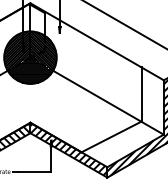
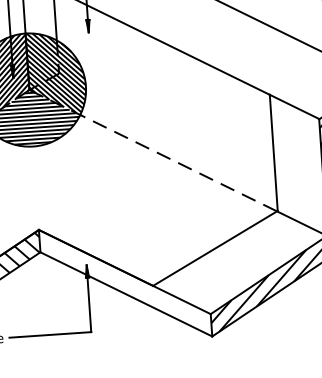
line: (97, 96) -> (179, 163), solid -> dashed
hatch: (68, 149) -> (124, 281), removed

